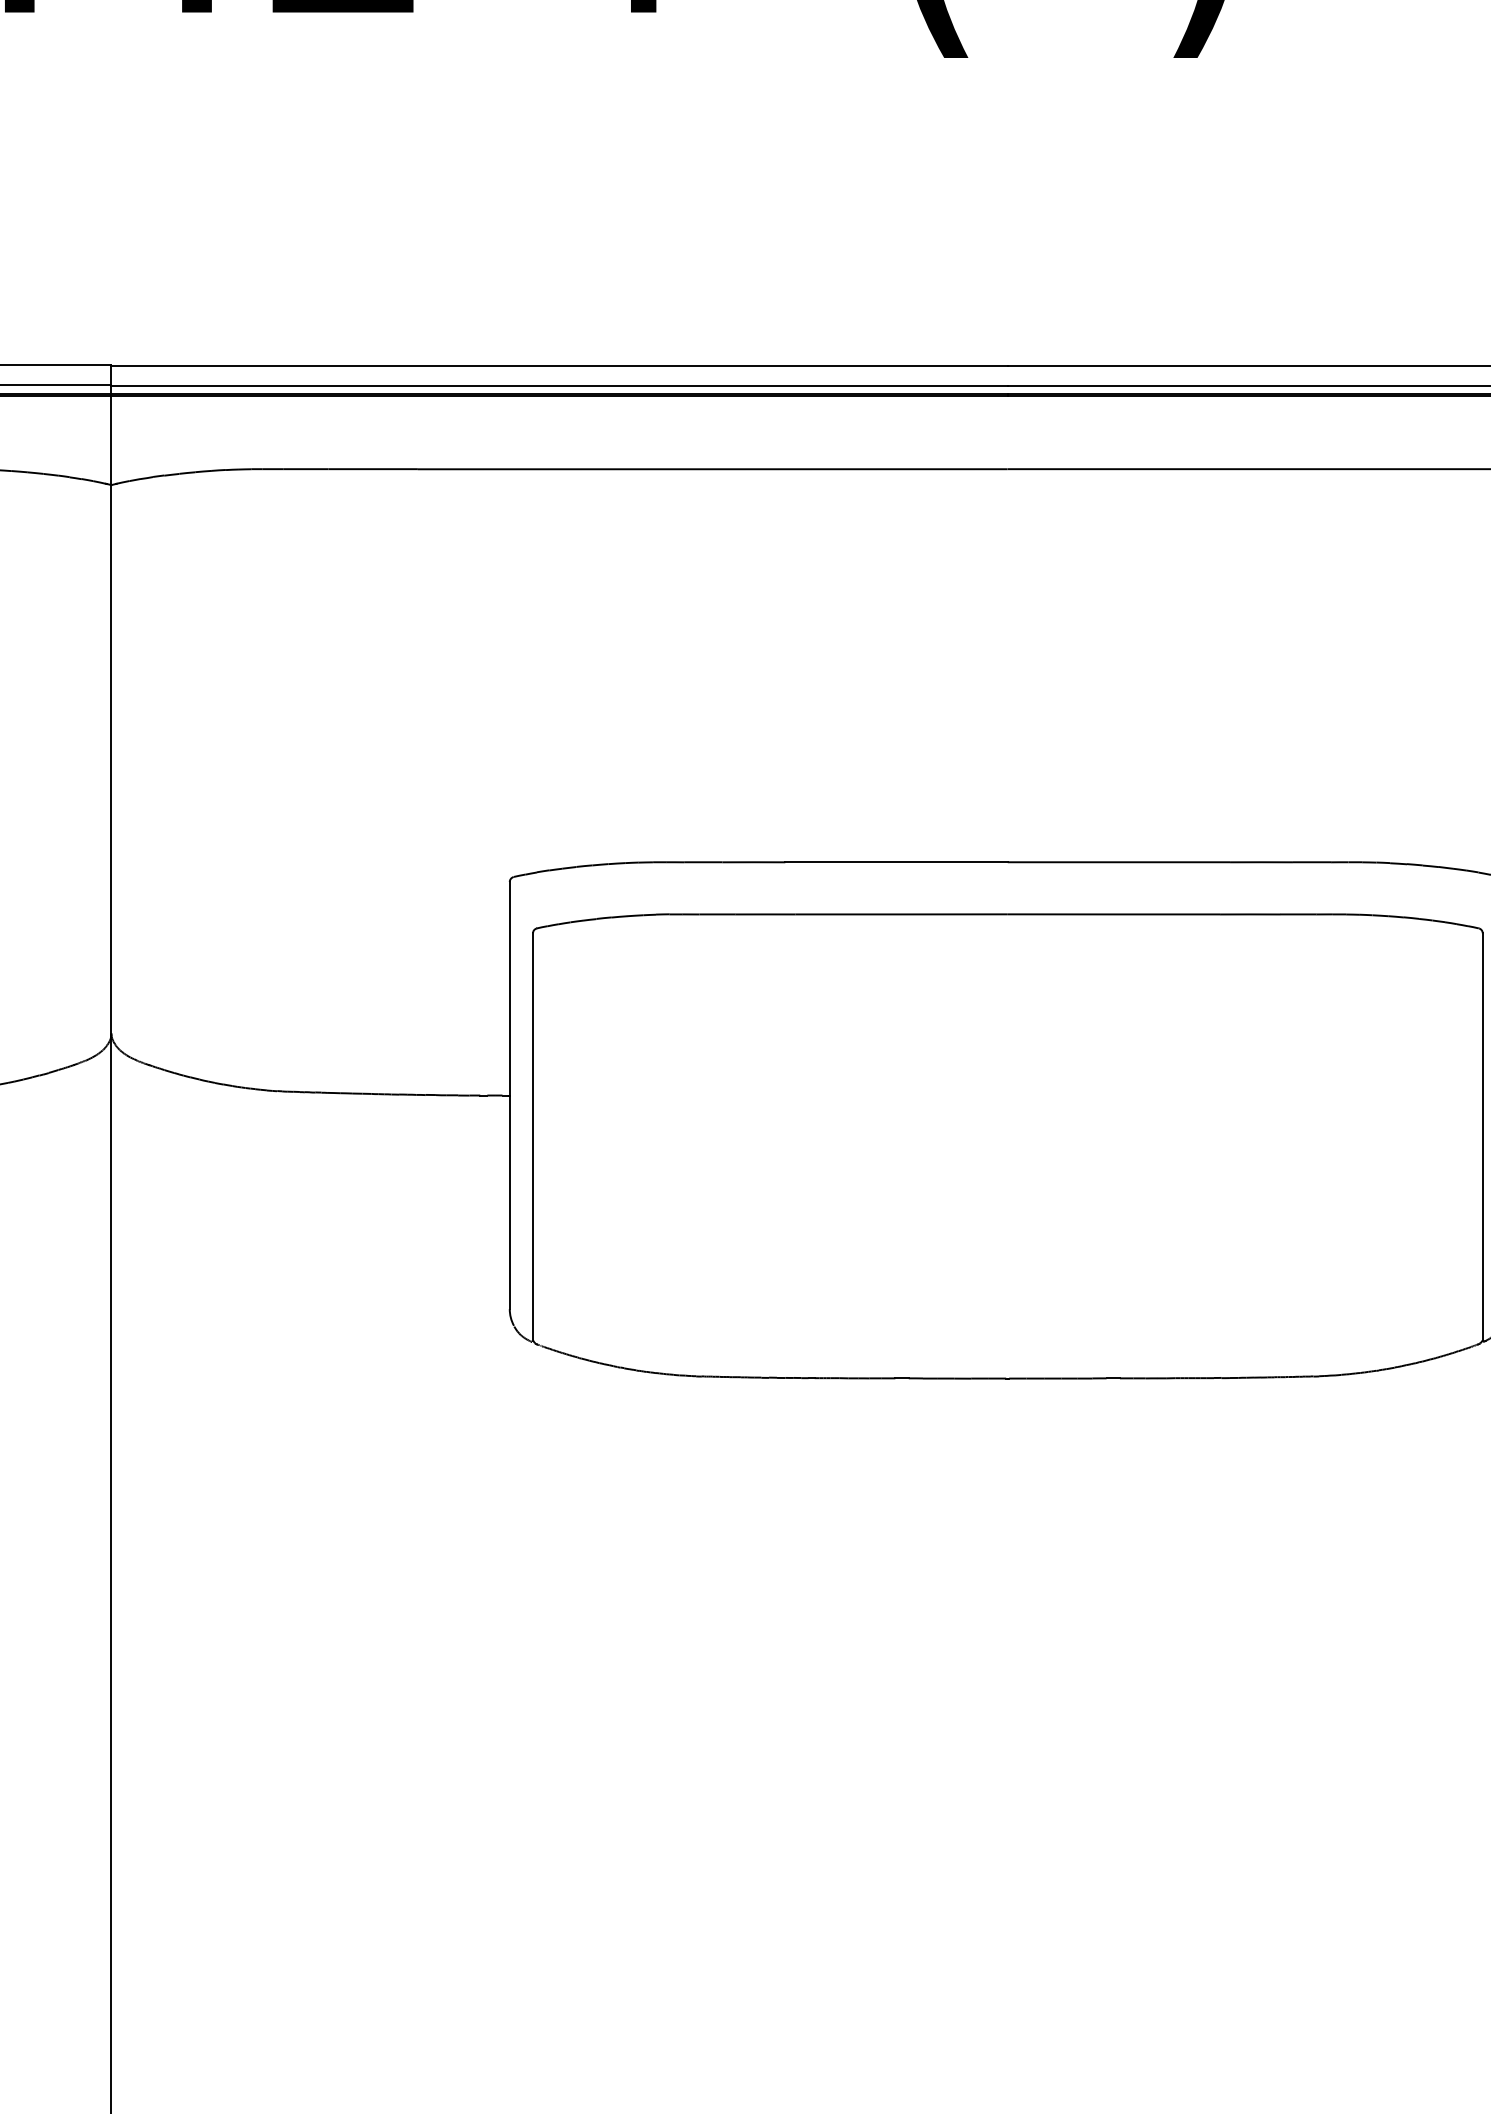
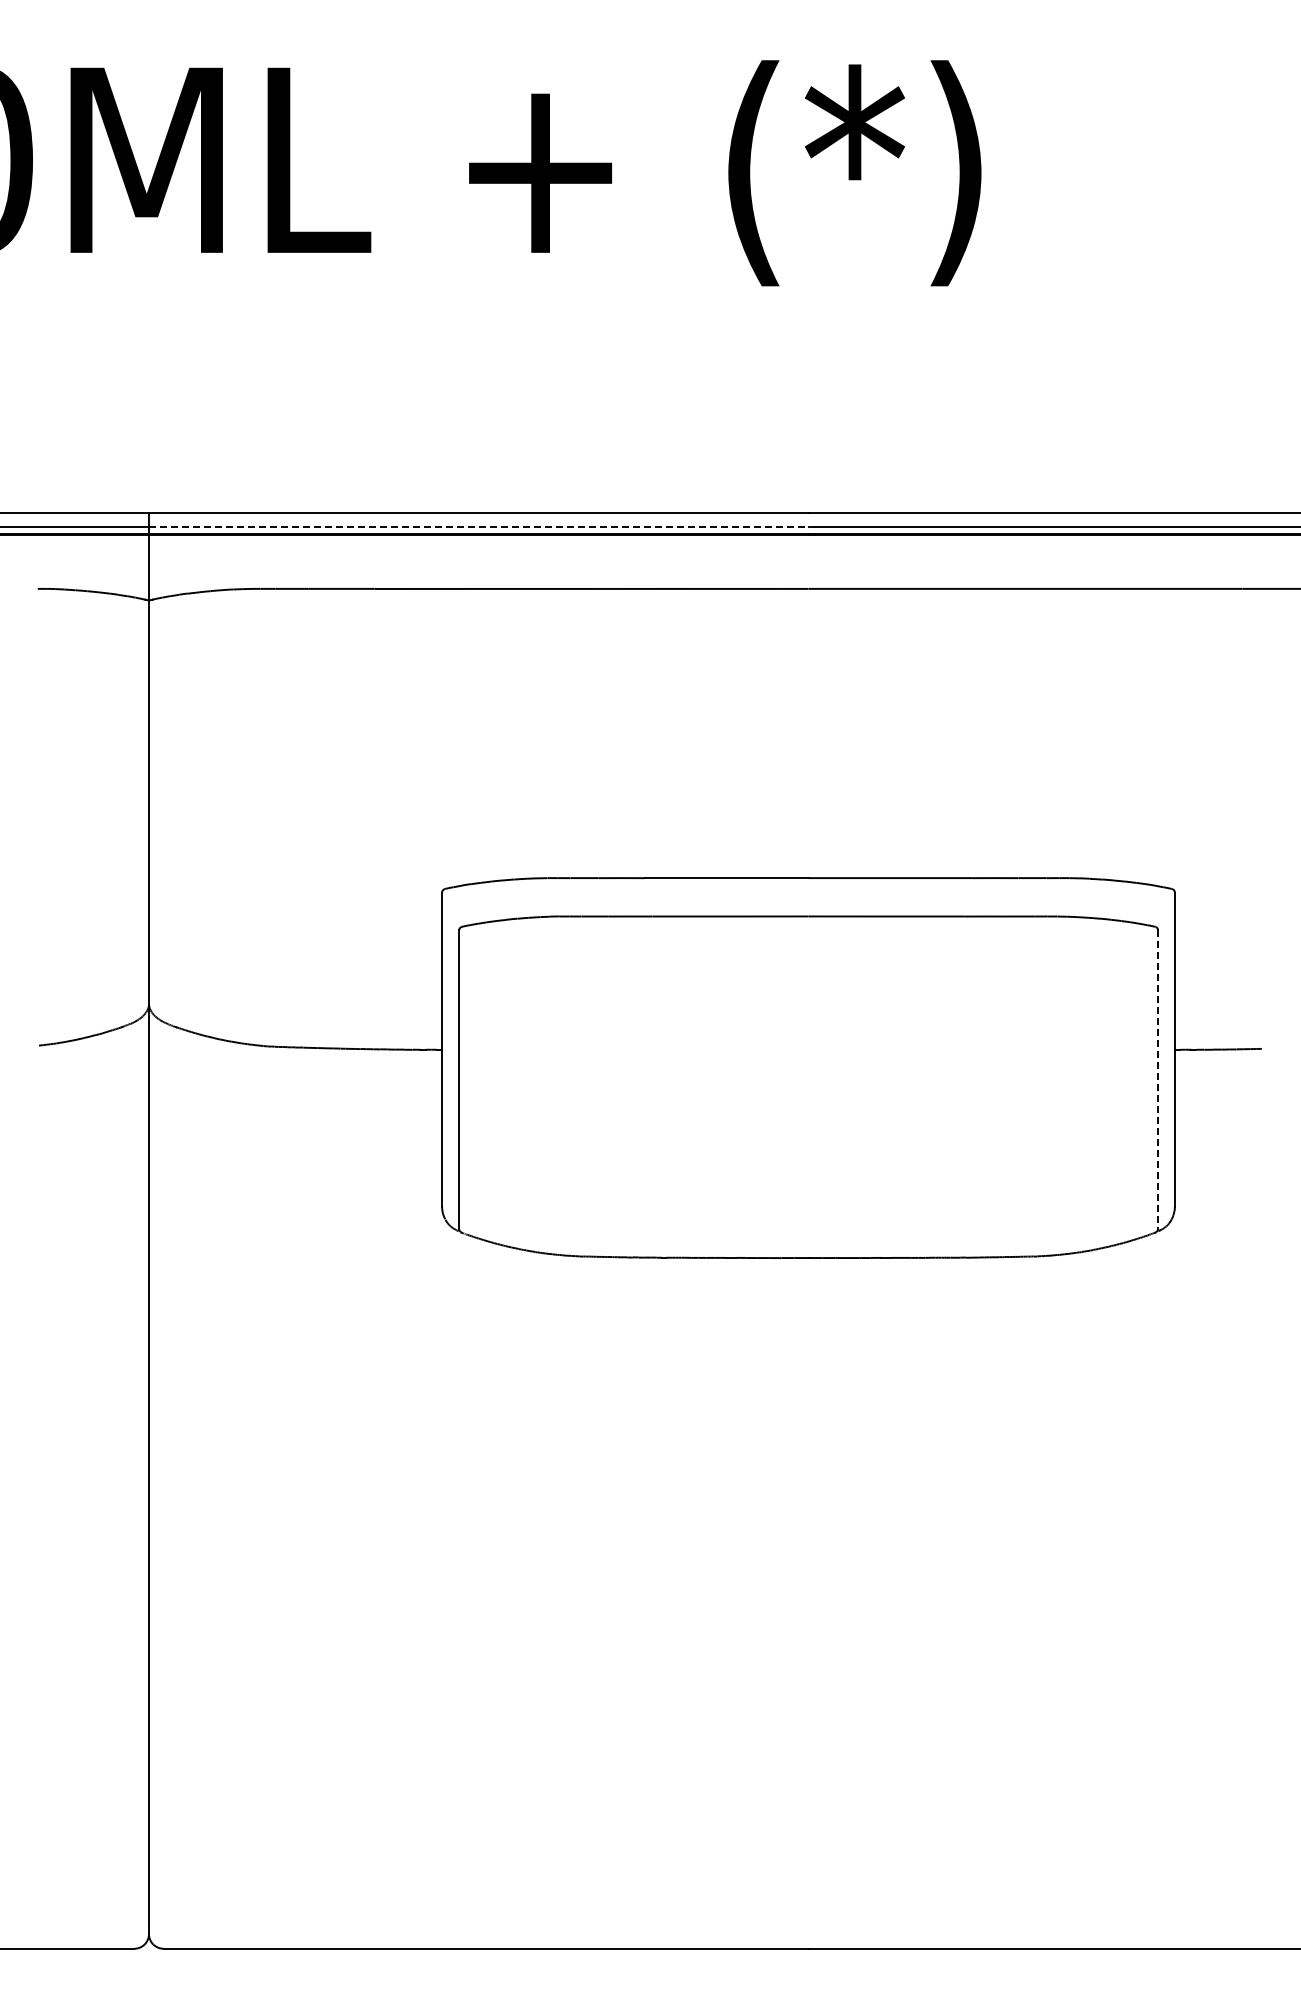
line: (559, 385) -> (478, 527), solid -> dashed
line: (1483, 1137) -> (1158, 1080), solid -> dashed

